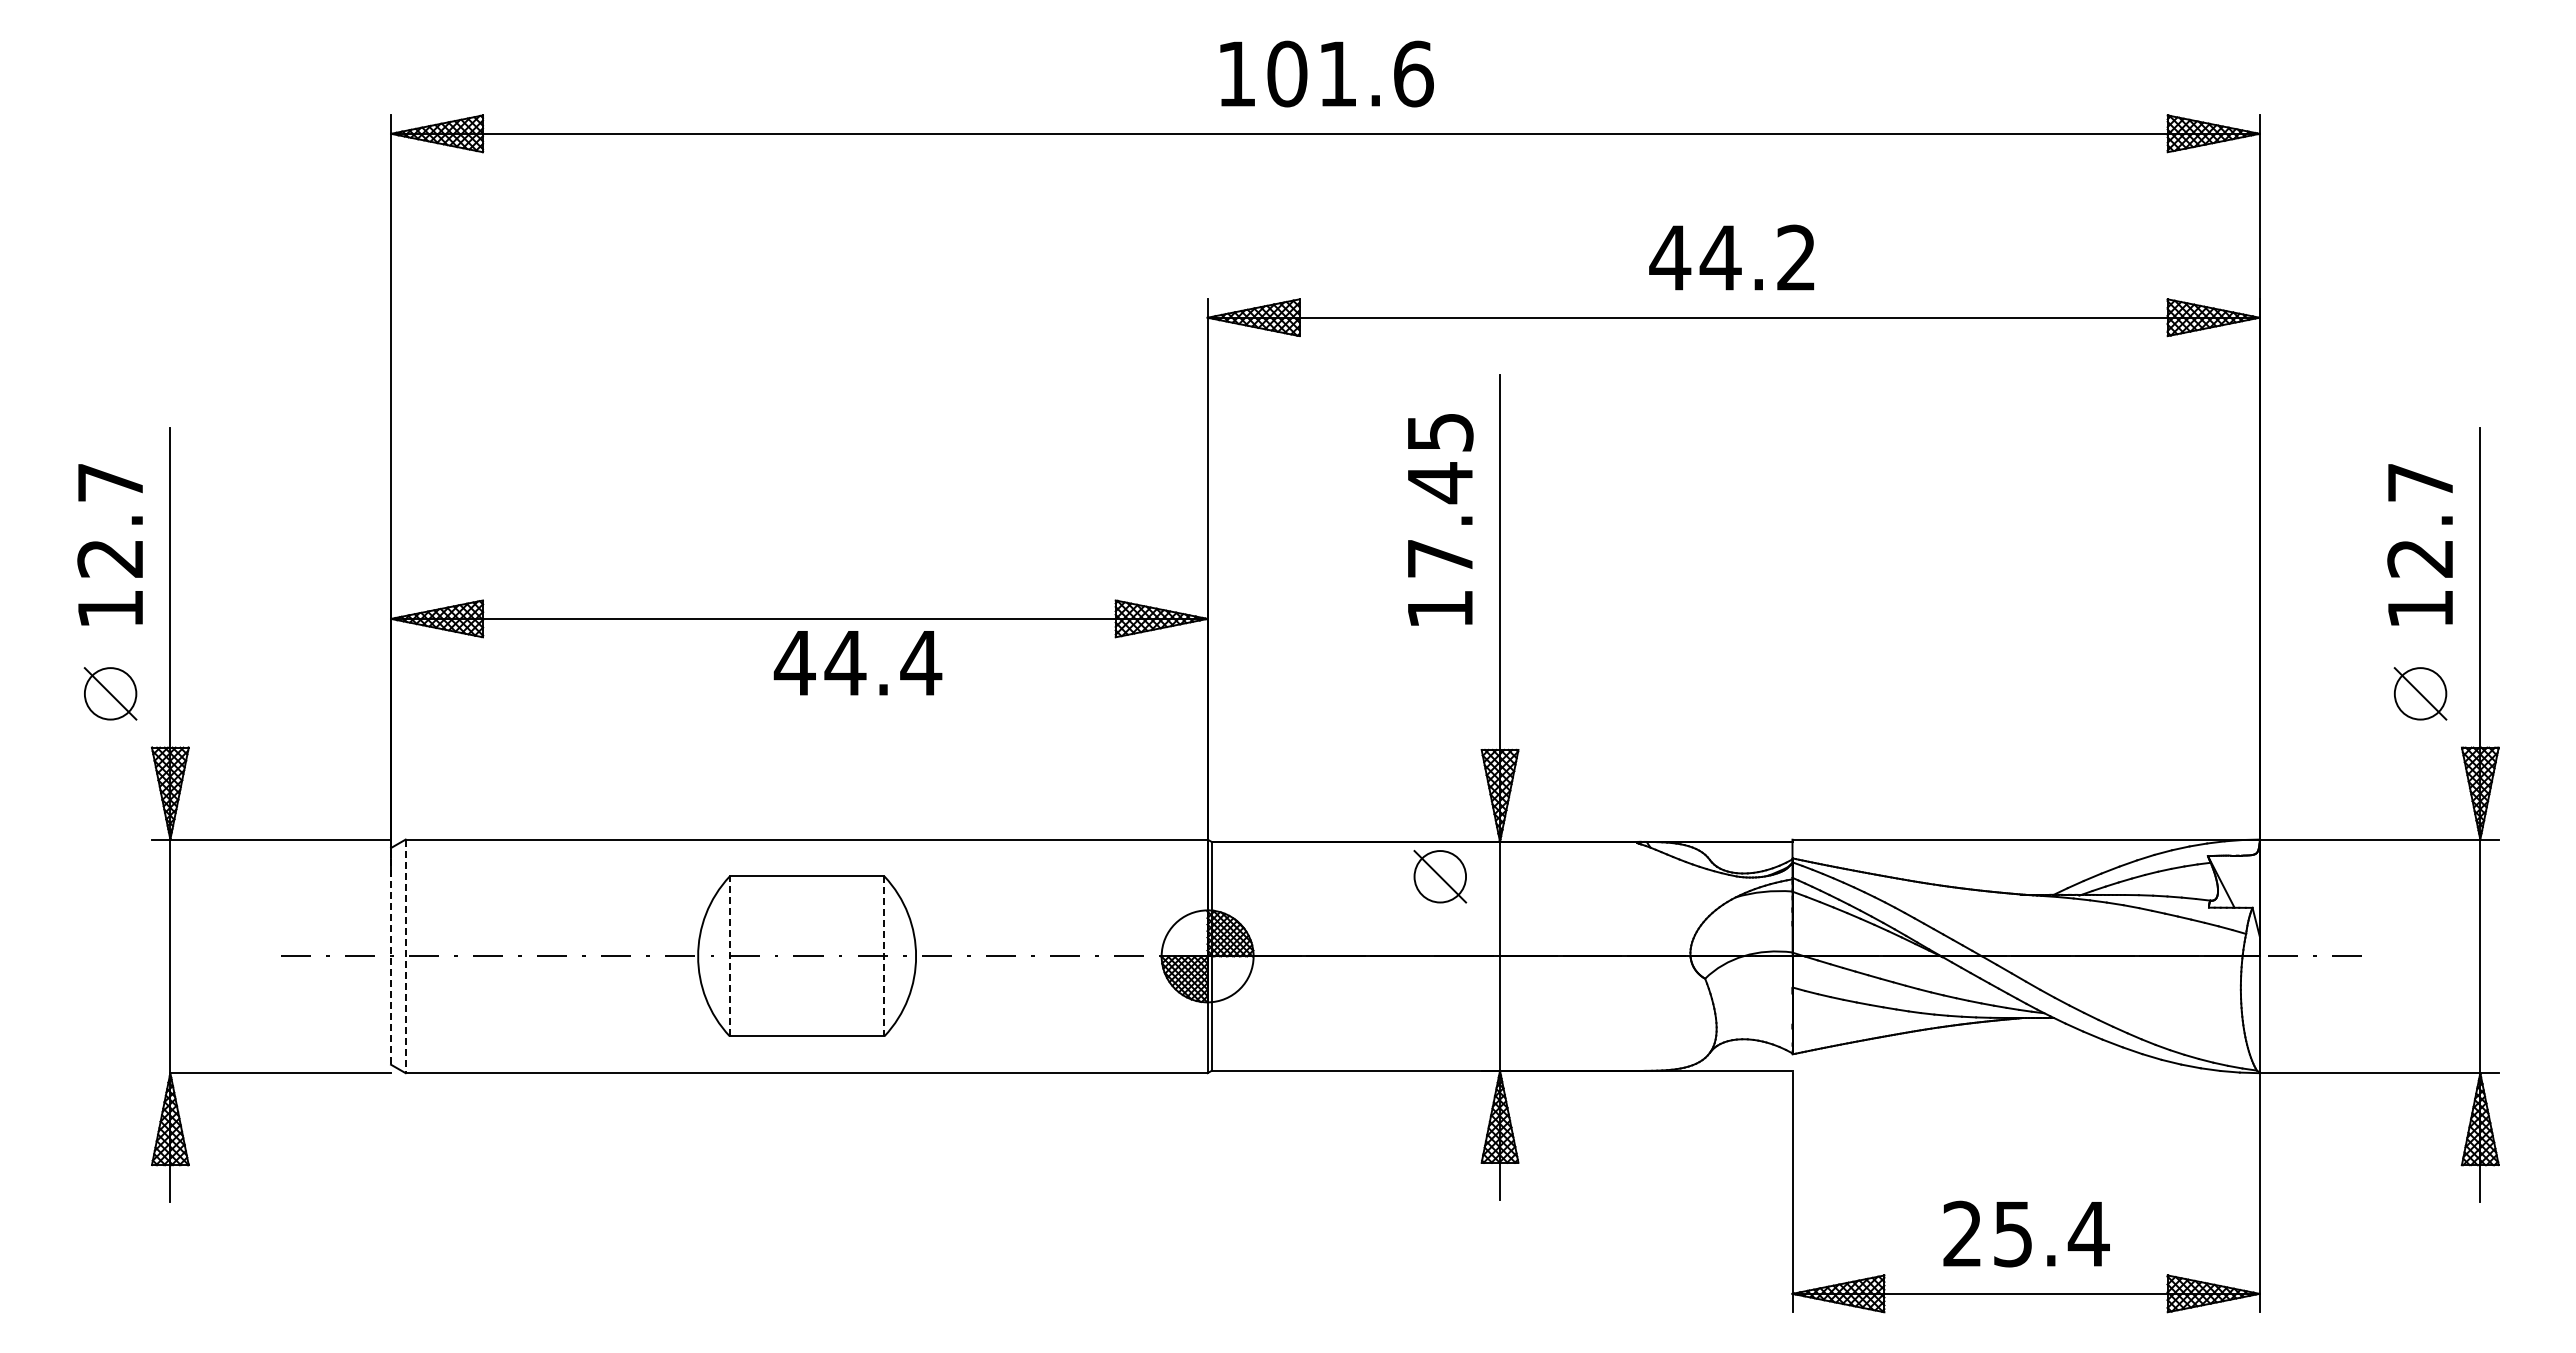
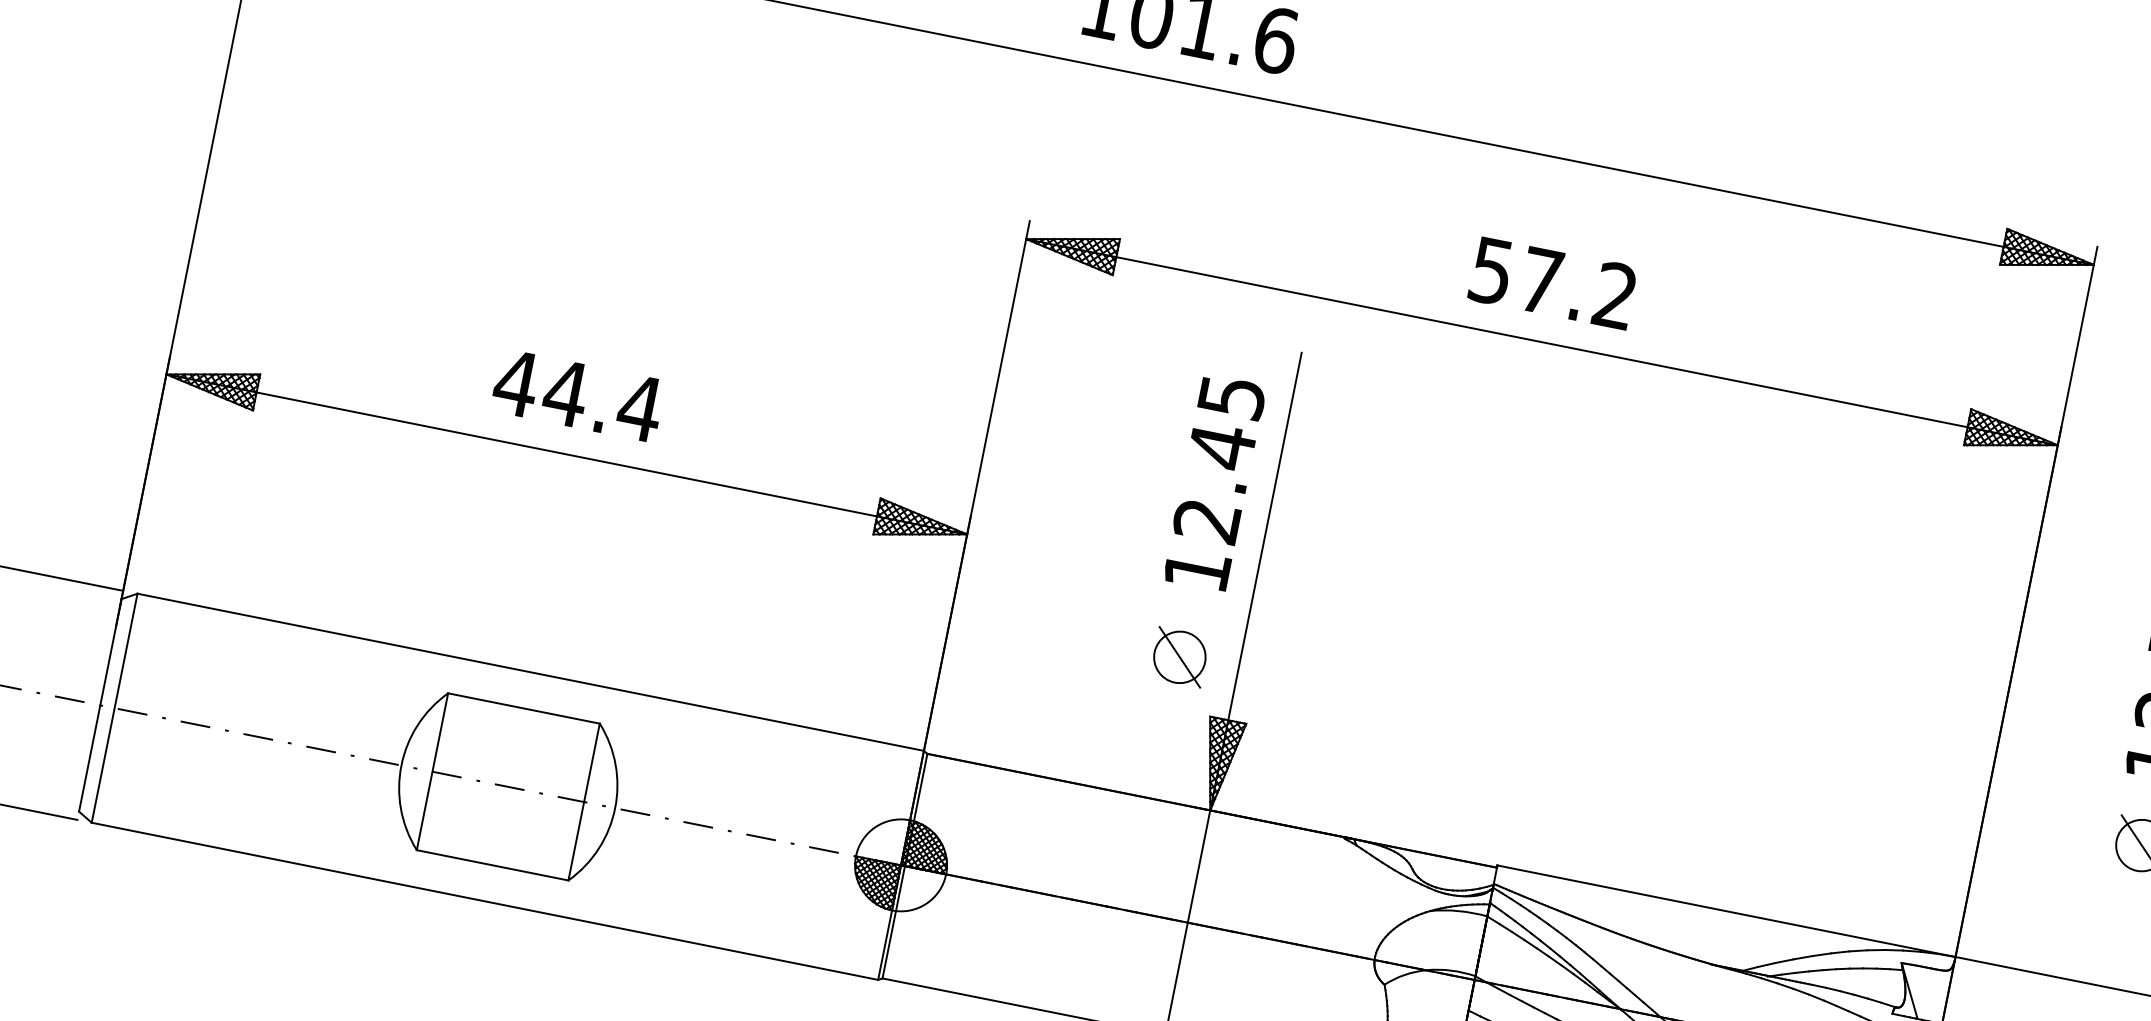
text: (1695, 258) -> (1516, 276), 44.2 -> 57.2
text: (1439, 558) -> (1206, 520), 17.45 -> 12.45
text: (857, 663) -> (577, 396), moved
part: (1440, 876) -> (1180, 657), moved
line: (391, 956) -> (100, 705), dashed -> solid
line: (405, 956) -> (114, 708), dashed -> solid
line: (729, 956) -> (432, 771), dashed -> solid
line: (884, 956) -> (584, 802), dashed -> solid

